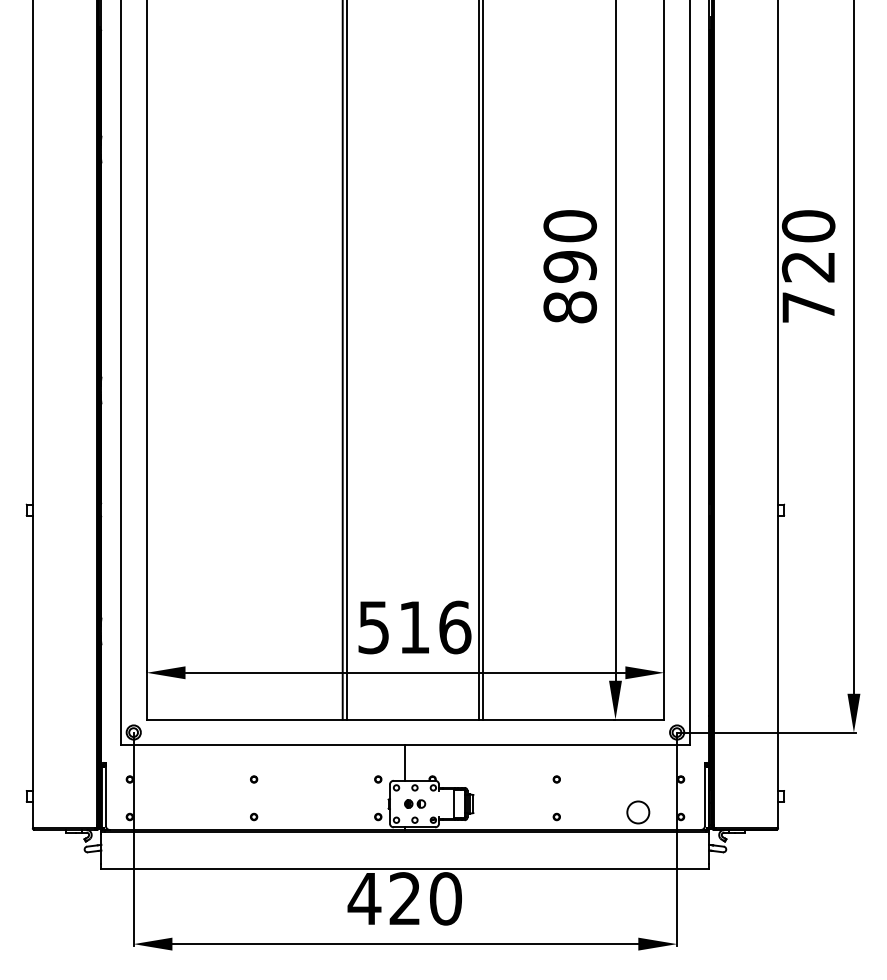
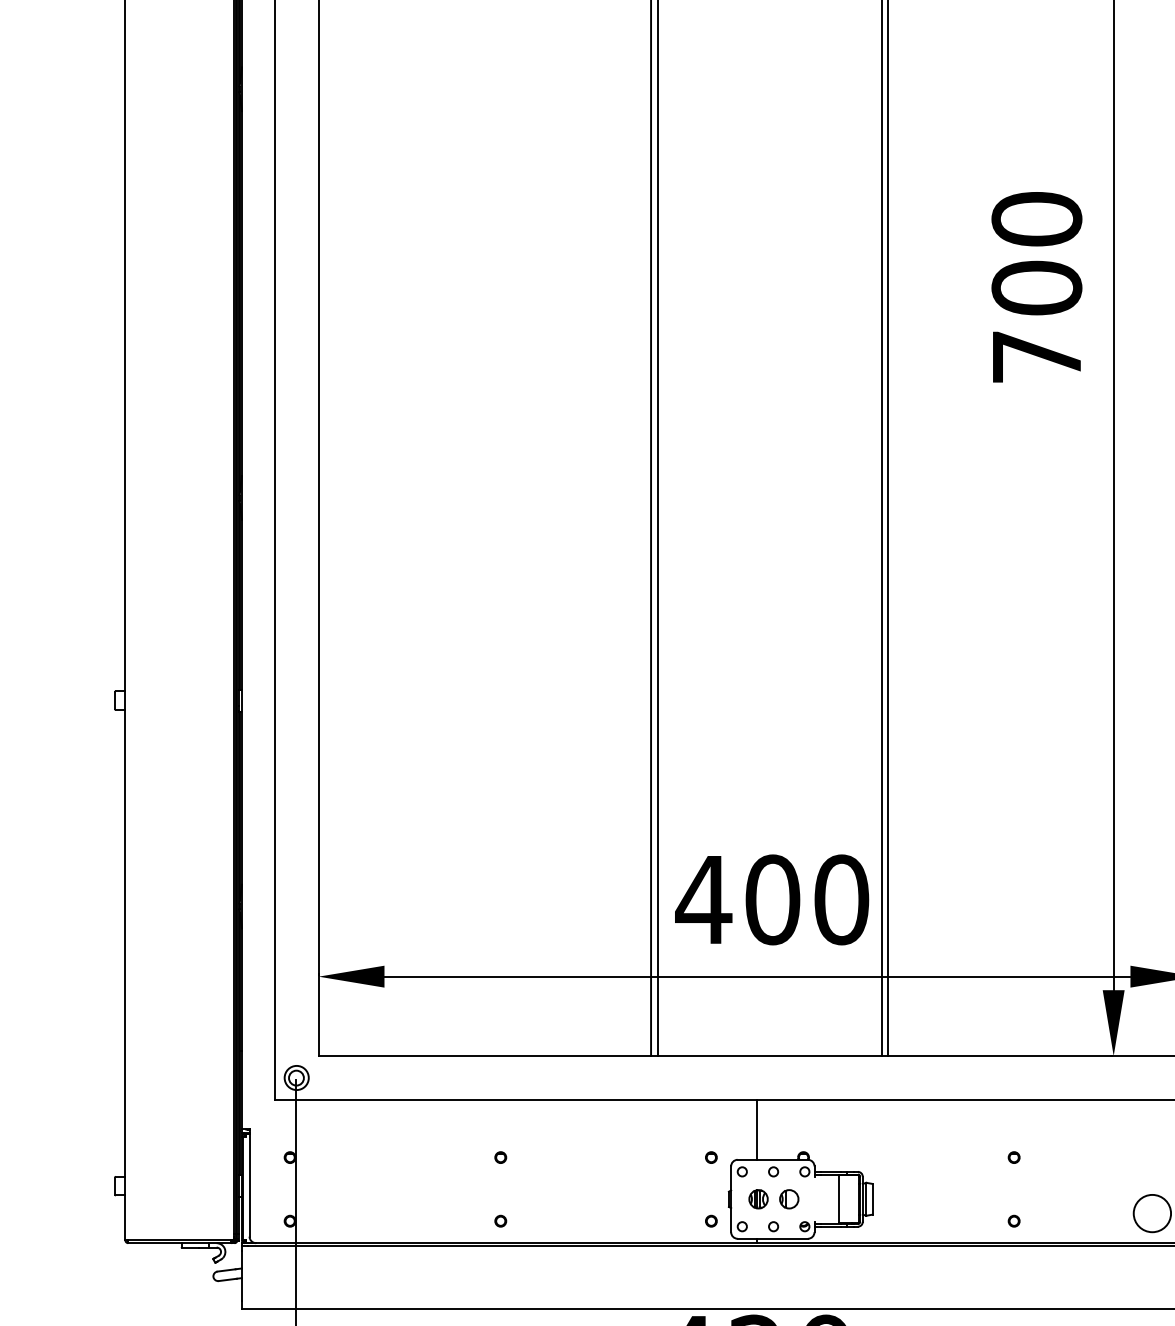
text: (570, 286) -> (1037, 321), 890 -> 700
text: (413, 627) -> (771, 899), 516 -> 400
part: (414, 803) -> (772, 1198), size x1.43

